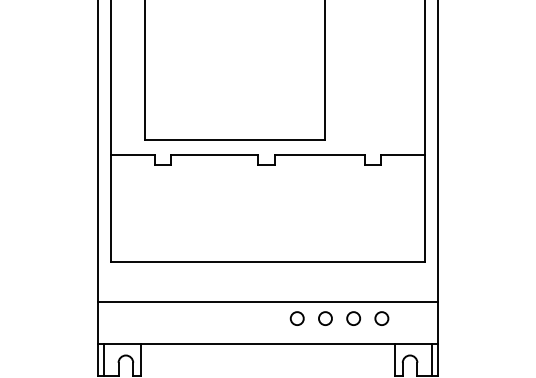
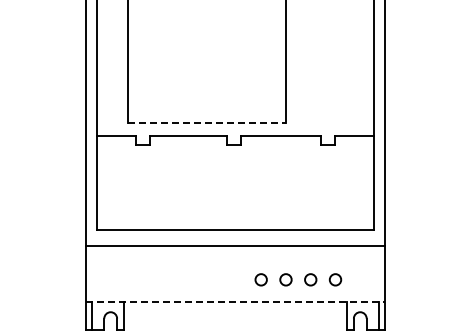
line: (236, 139) -> (207, 122), solid -> dashed
line: (268, 302) -> (235, 245), moved
line: (268, 343) -> (235, 301), solid -> dashed

